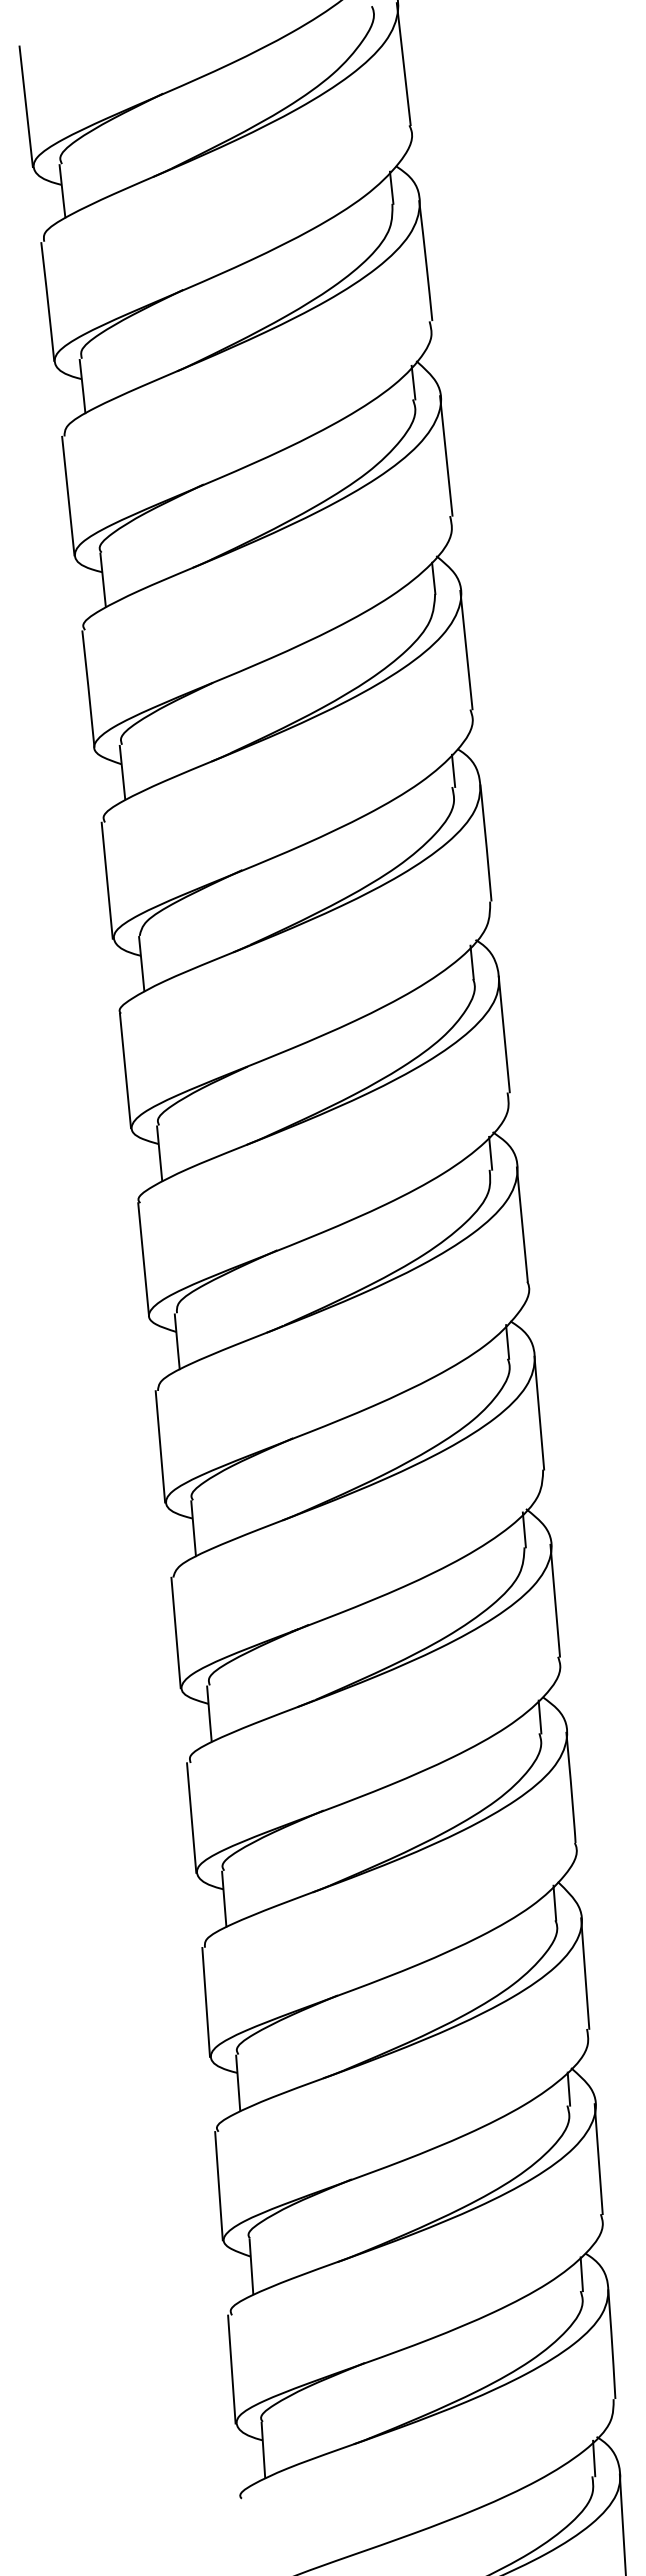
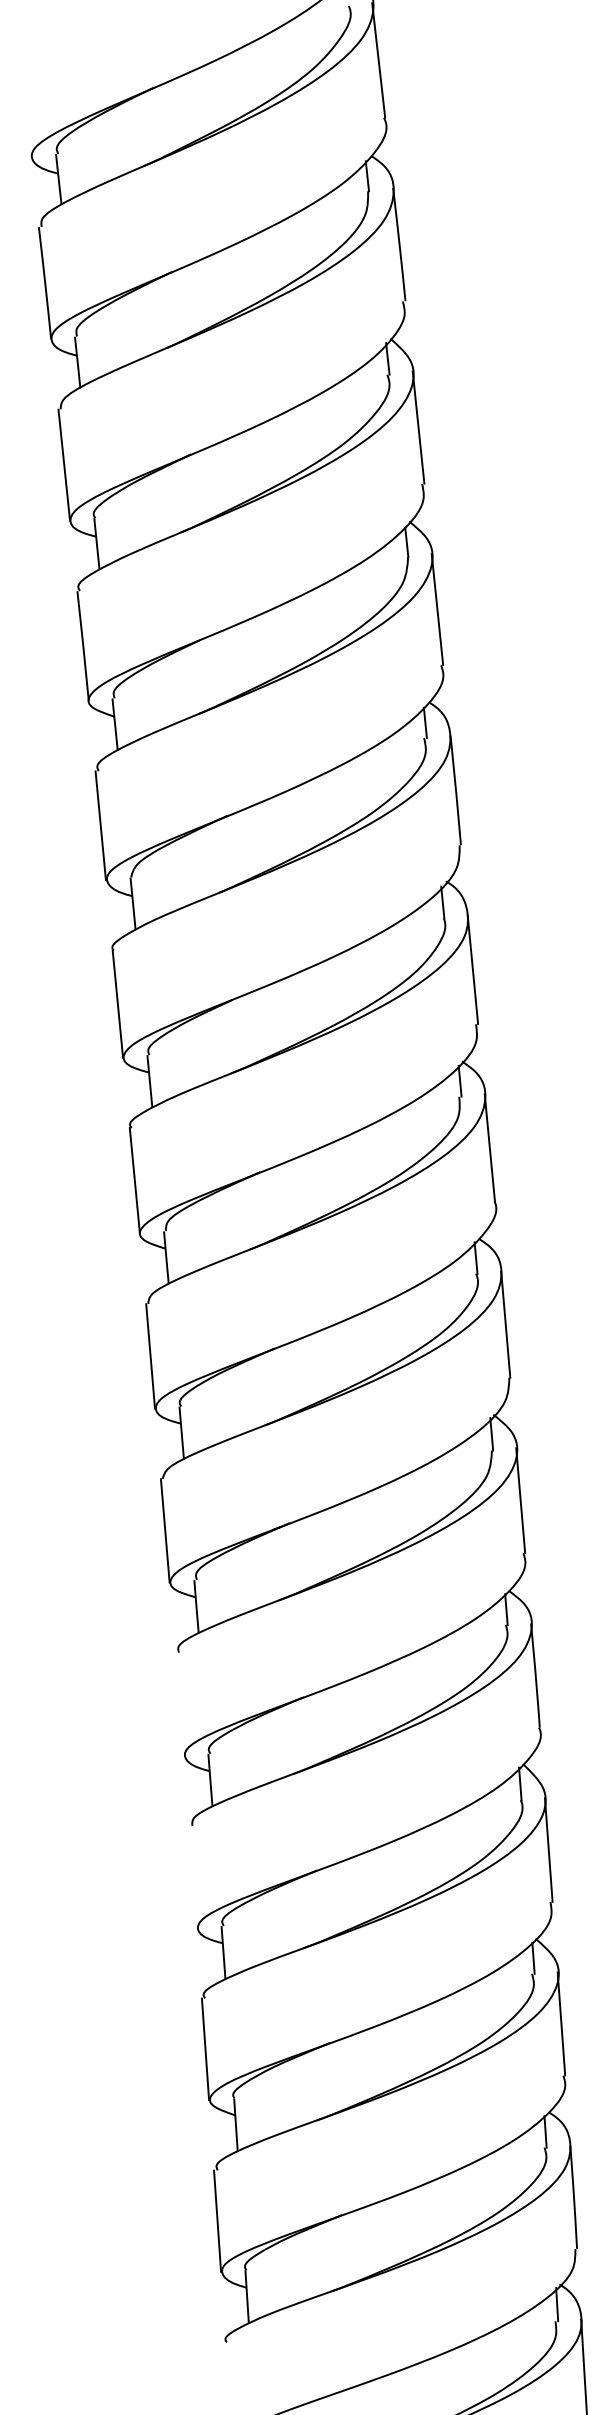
line: (25, 106) -> (24, 100), removed
line: (191, 1817) -> (179, 1703), removed
line: (205, 2001) -> (192, 1876), removed

